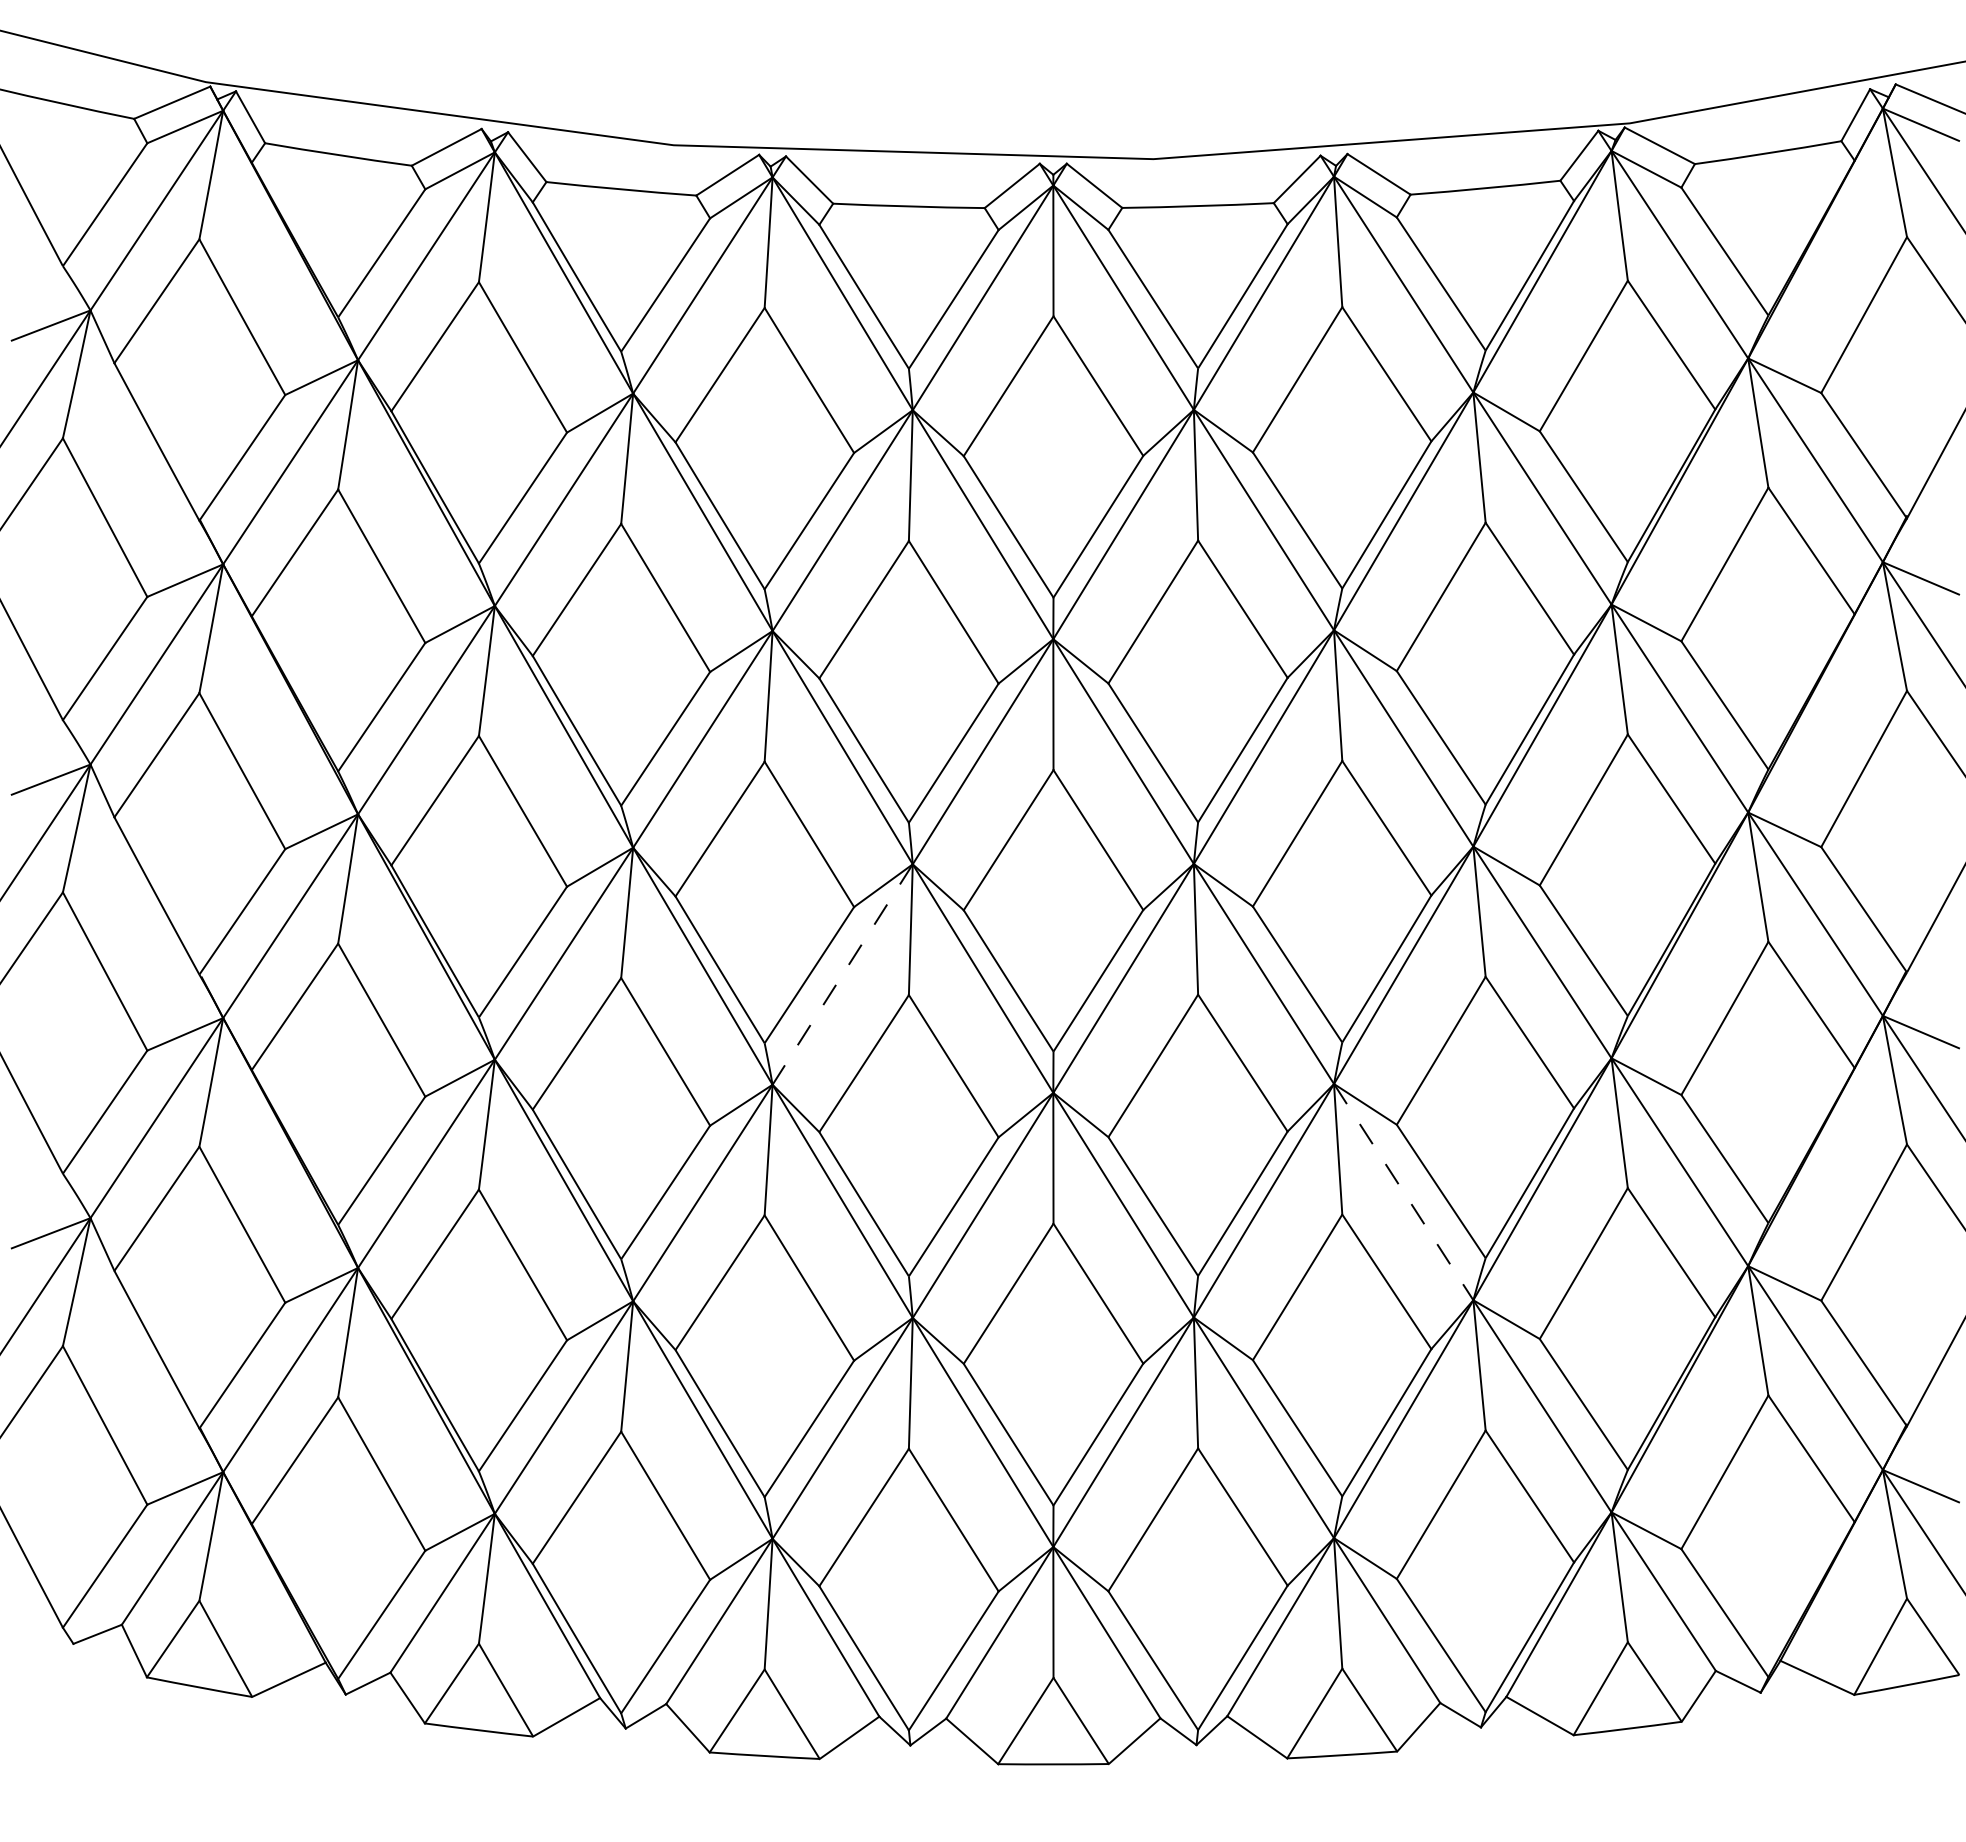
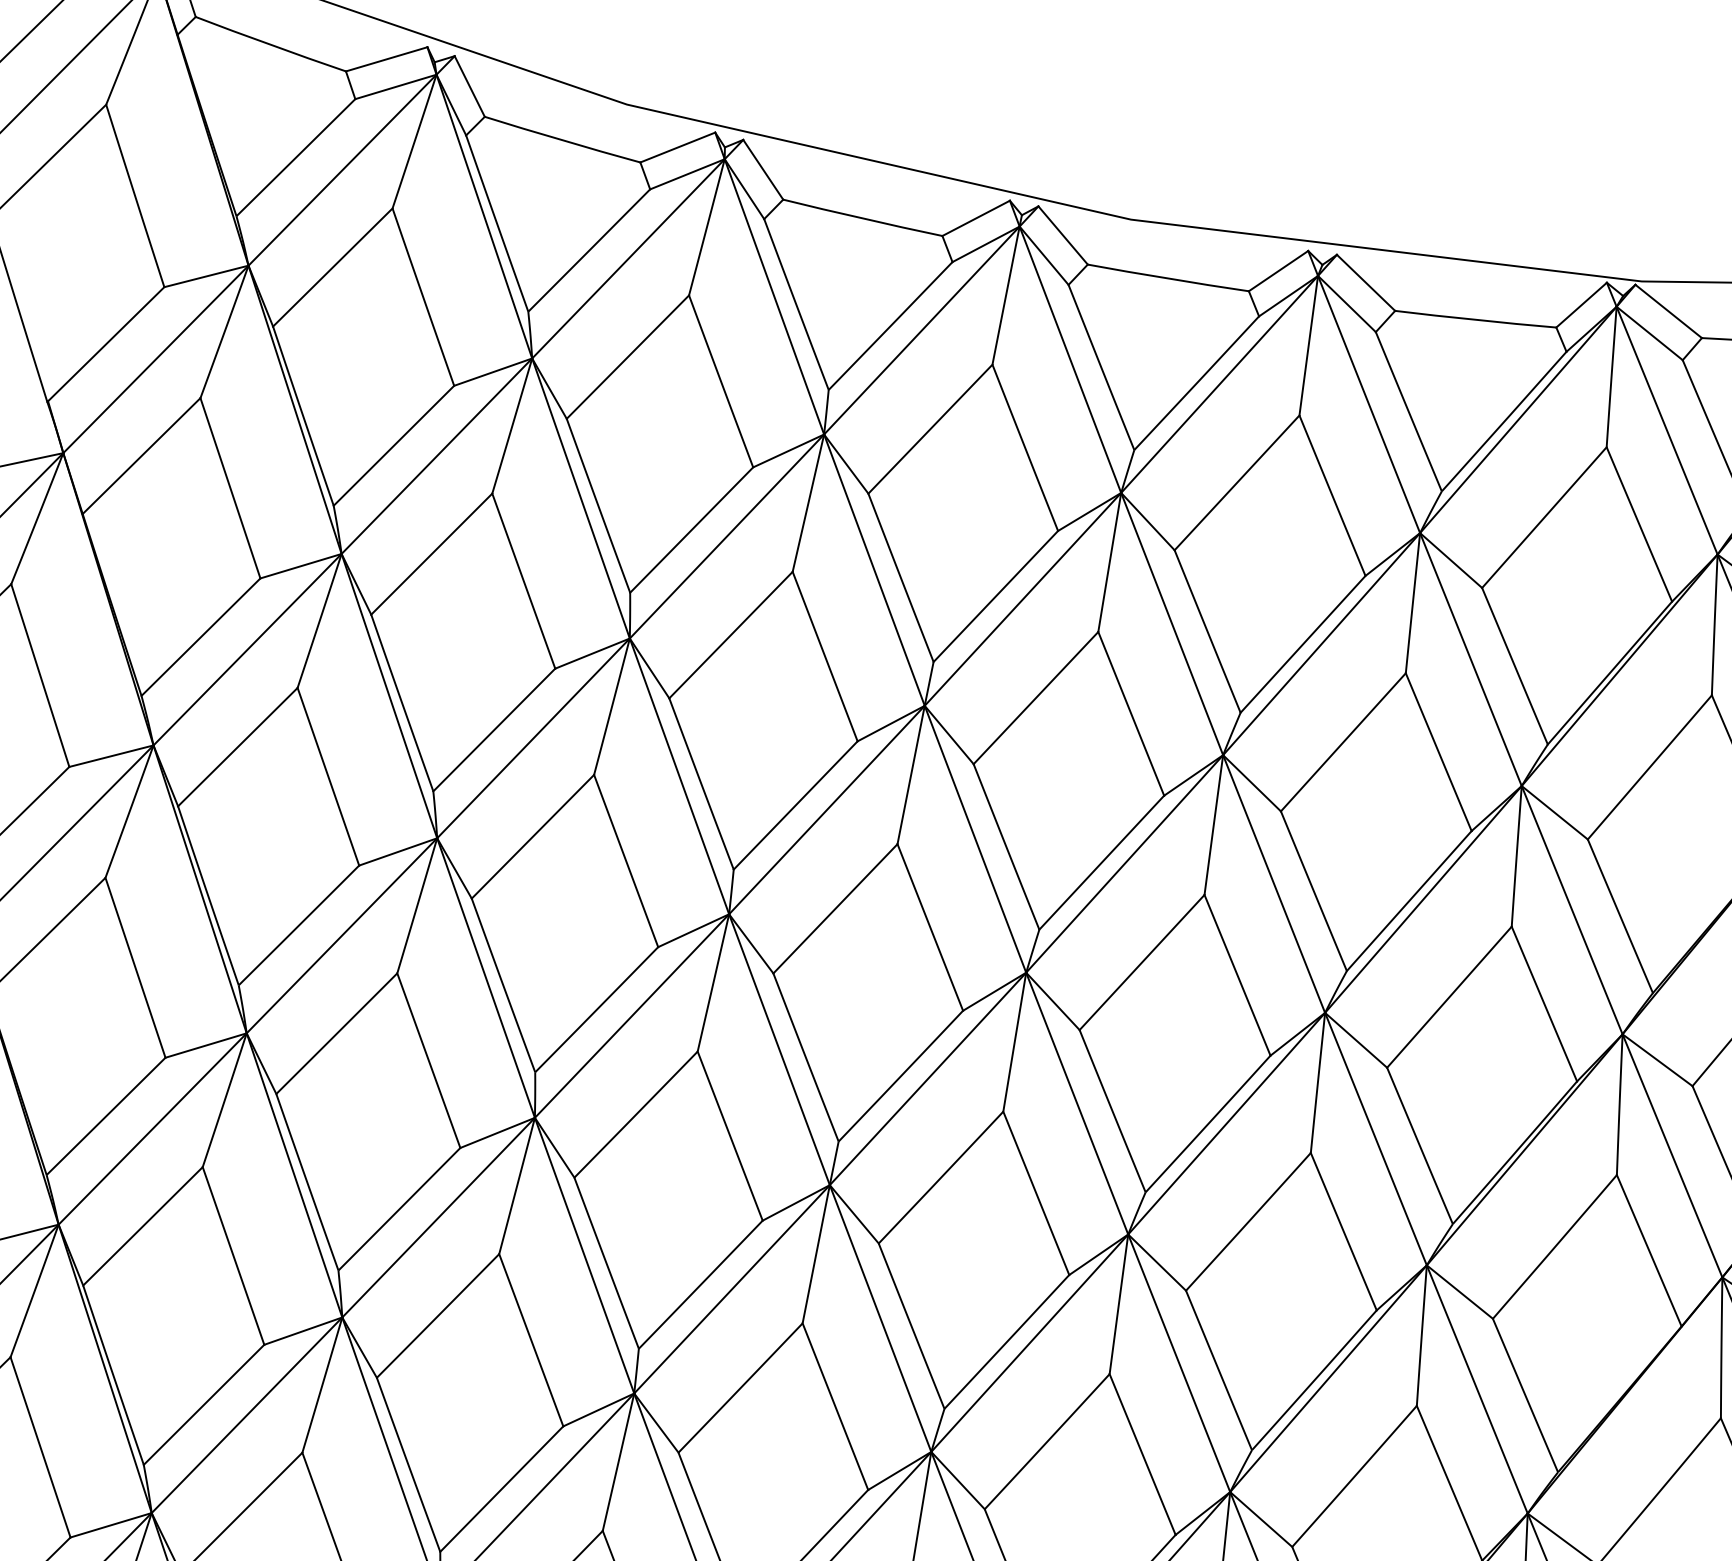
line: (842, 974) -> (631, 1015), dashed -> solid
line: (1403, 1192) -> (1178, 1363), dashed -> solid

